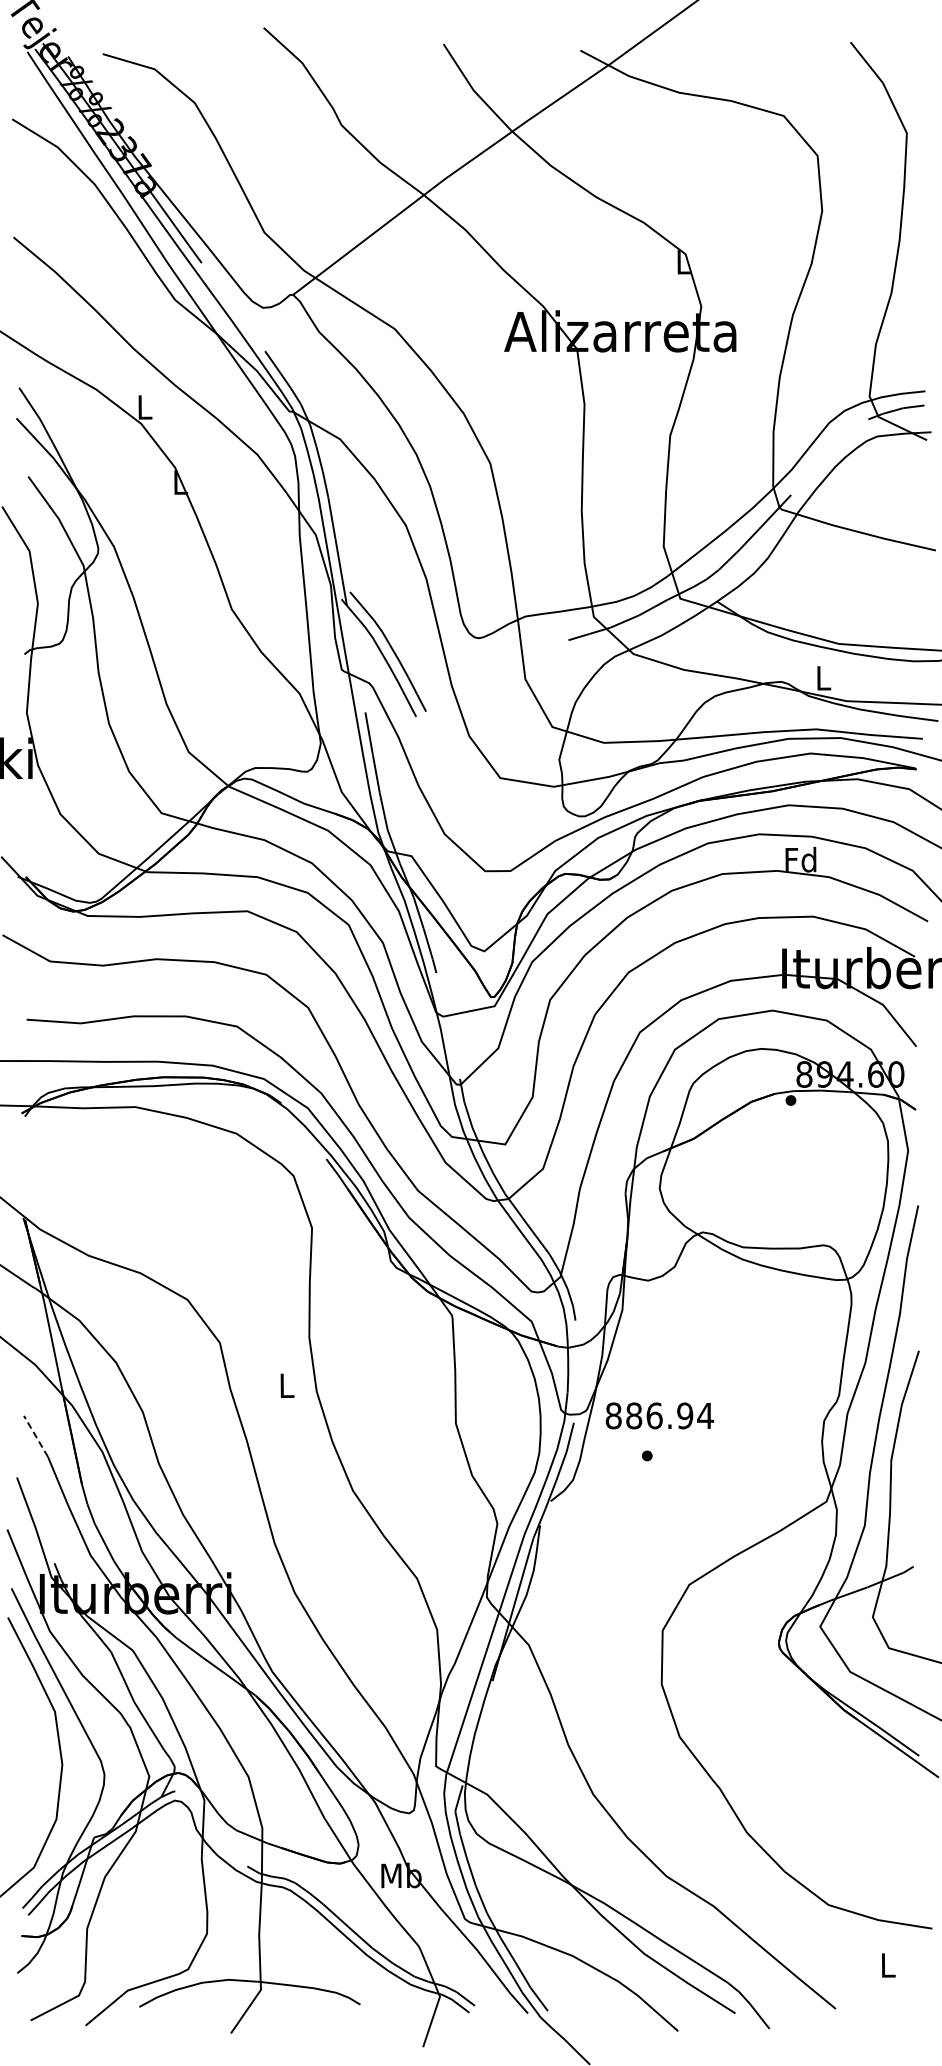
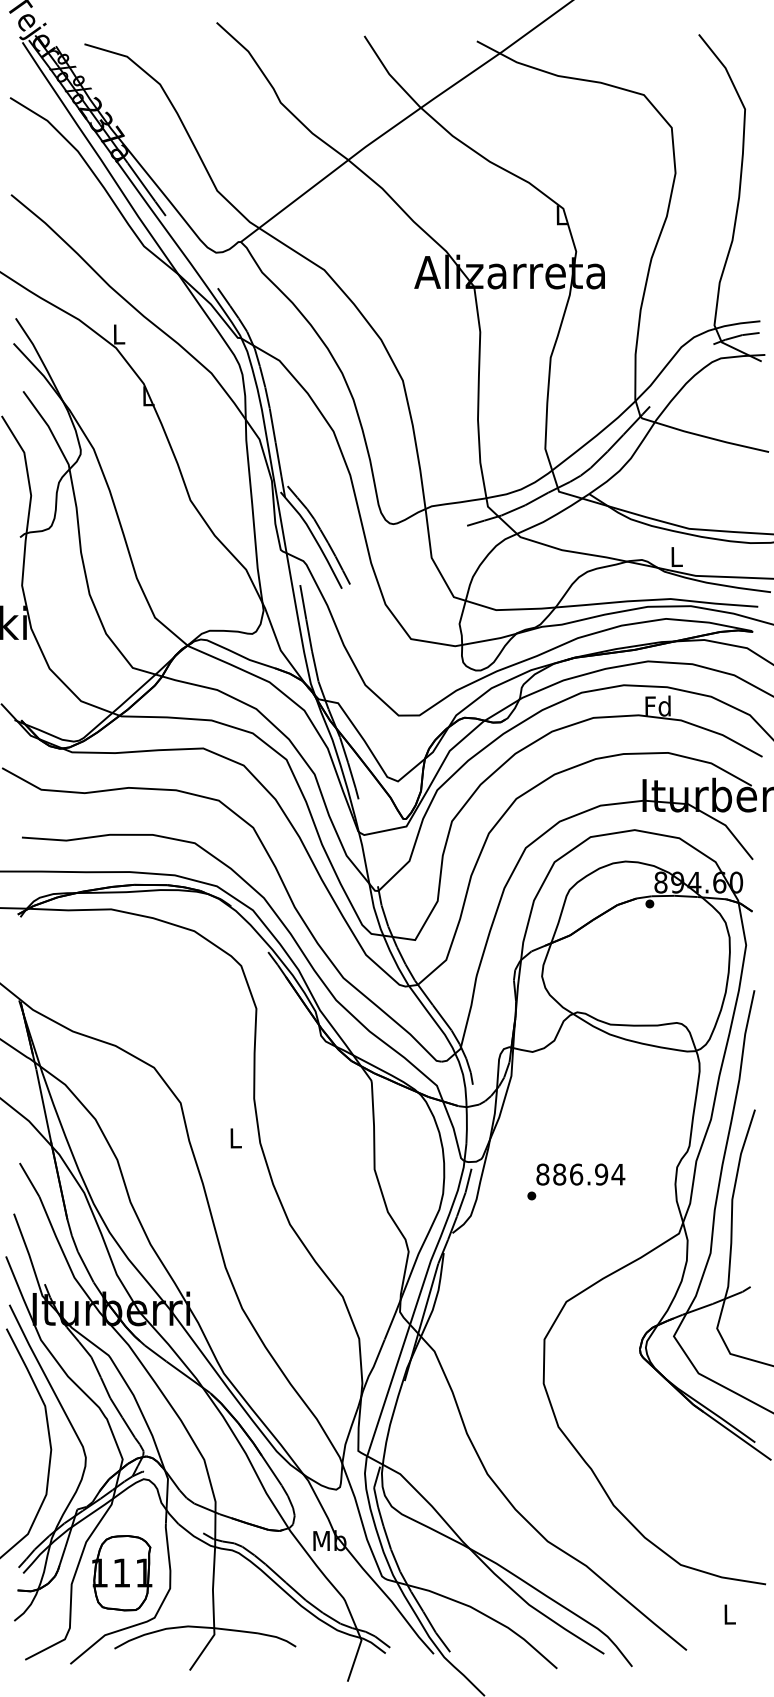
text: (659, 1415) -> (580, 1174), moved
line: (36, 1436) -> (30, 1180), dashed -> solid
part: (148, 1914) -> (122, 1572), added

